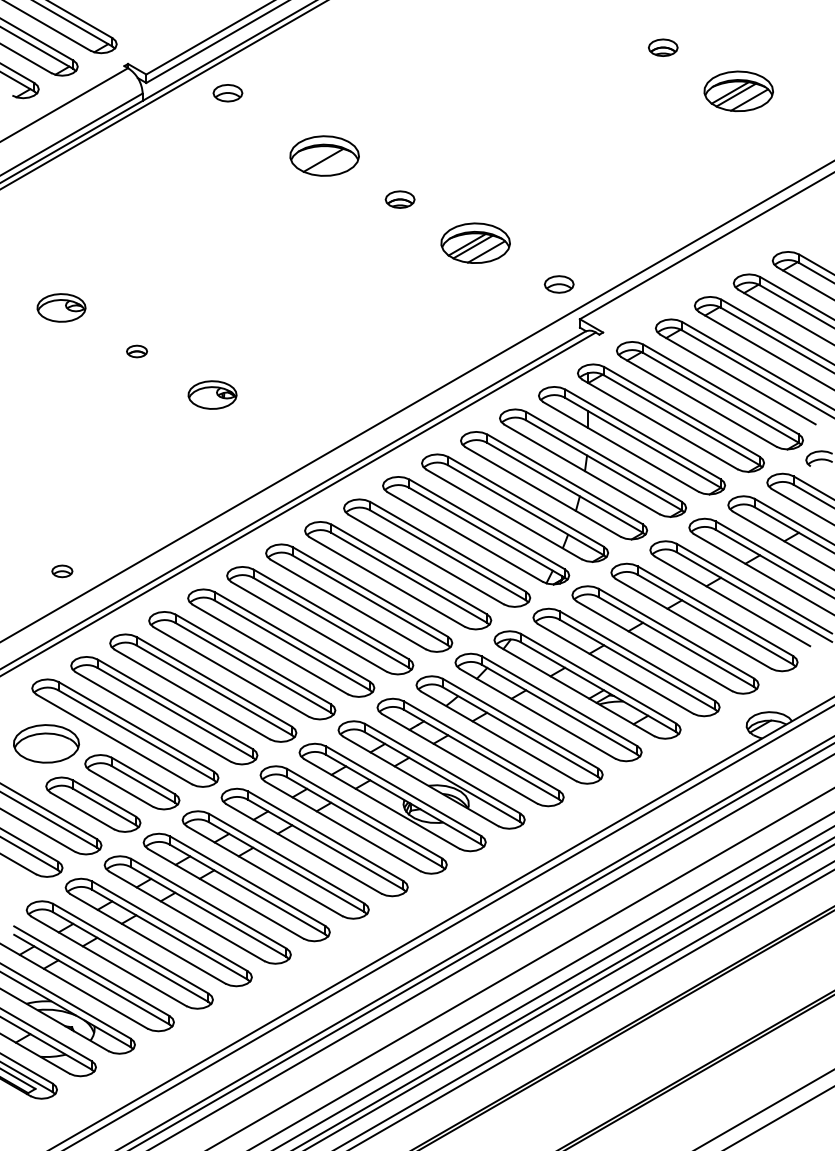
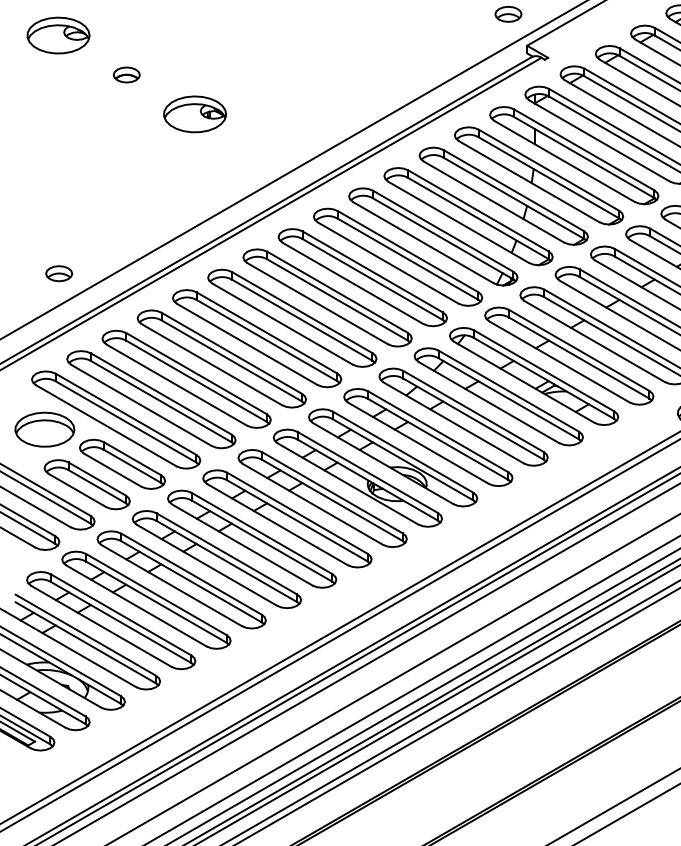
part: (61, 307) -> (58, 35), size x1.43
part: (136, 351) -> (126, 74), size x1.43
part: (212, 394) -> (194, 113), size x1.43
part: (62, 571) -> (59, 273), size x1.43

